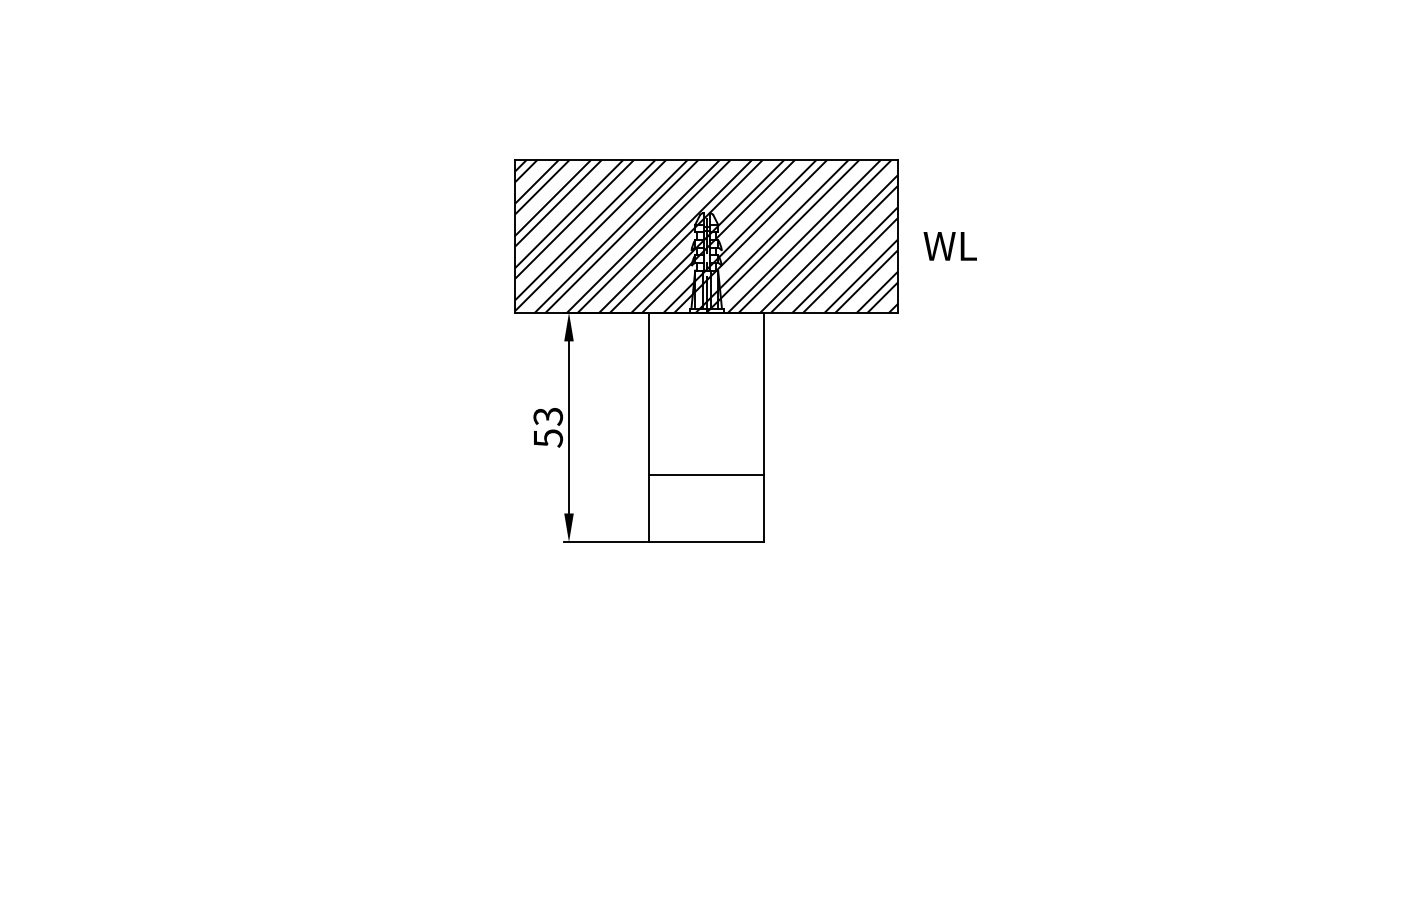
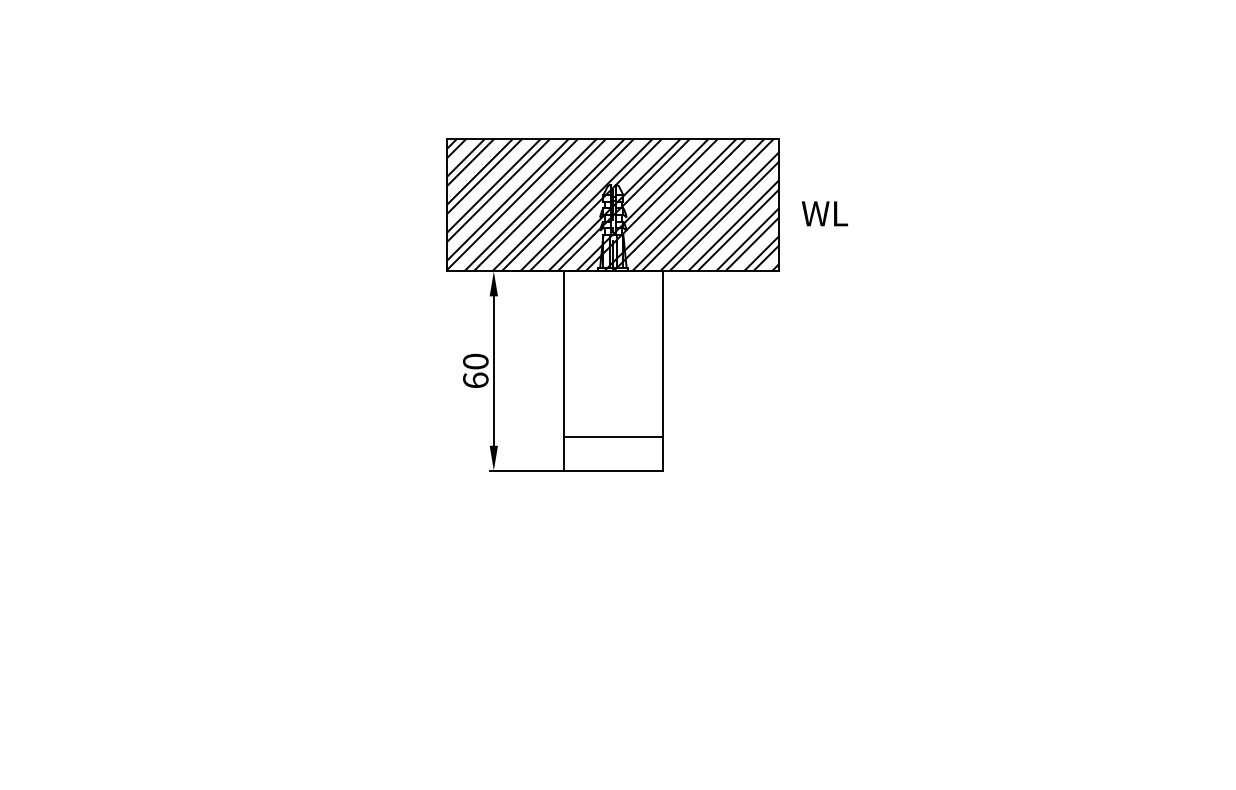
text: (548, 427) -> (476, 371), 53 -> 60
line: (706, 474) -> (613, 437), moved

